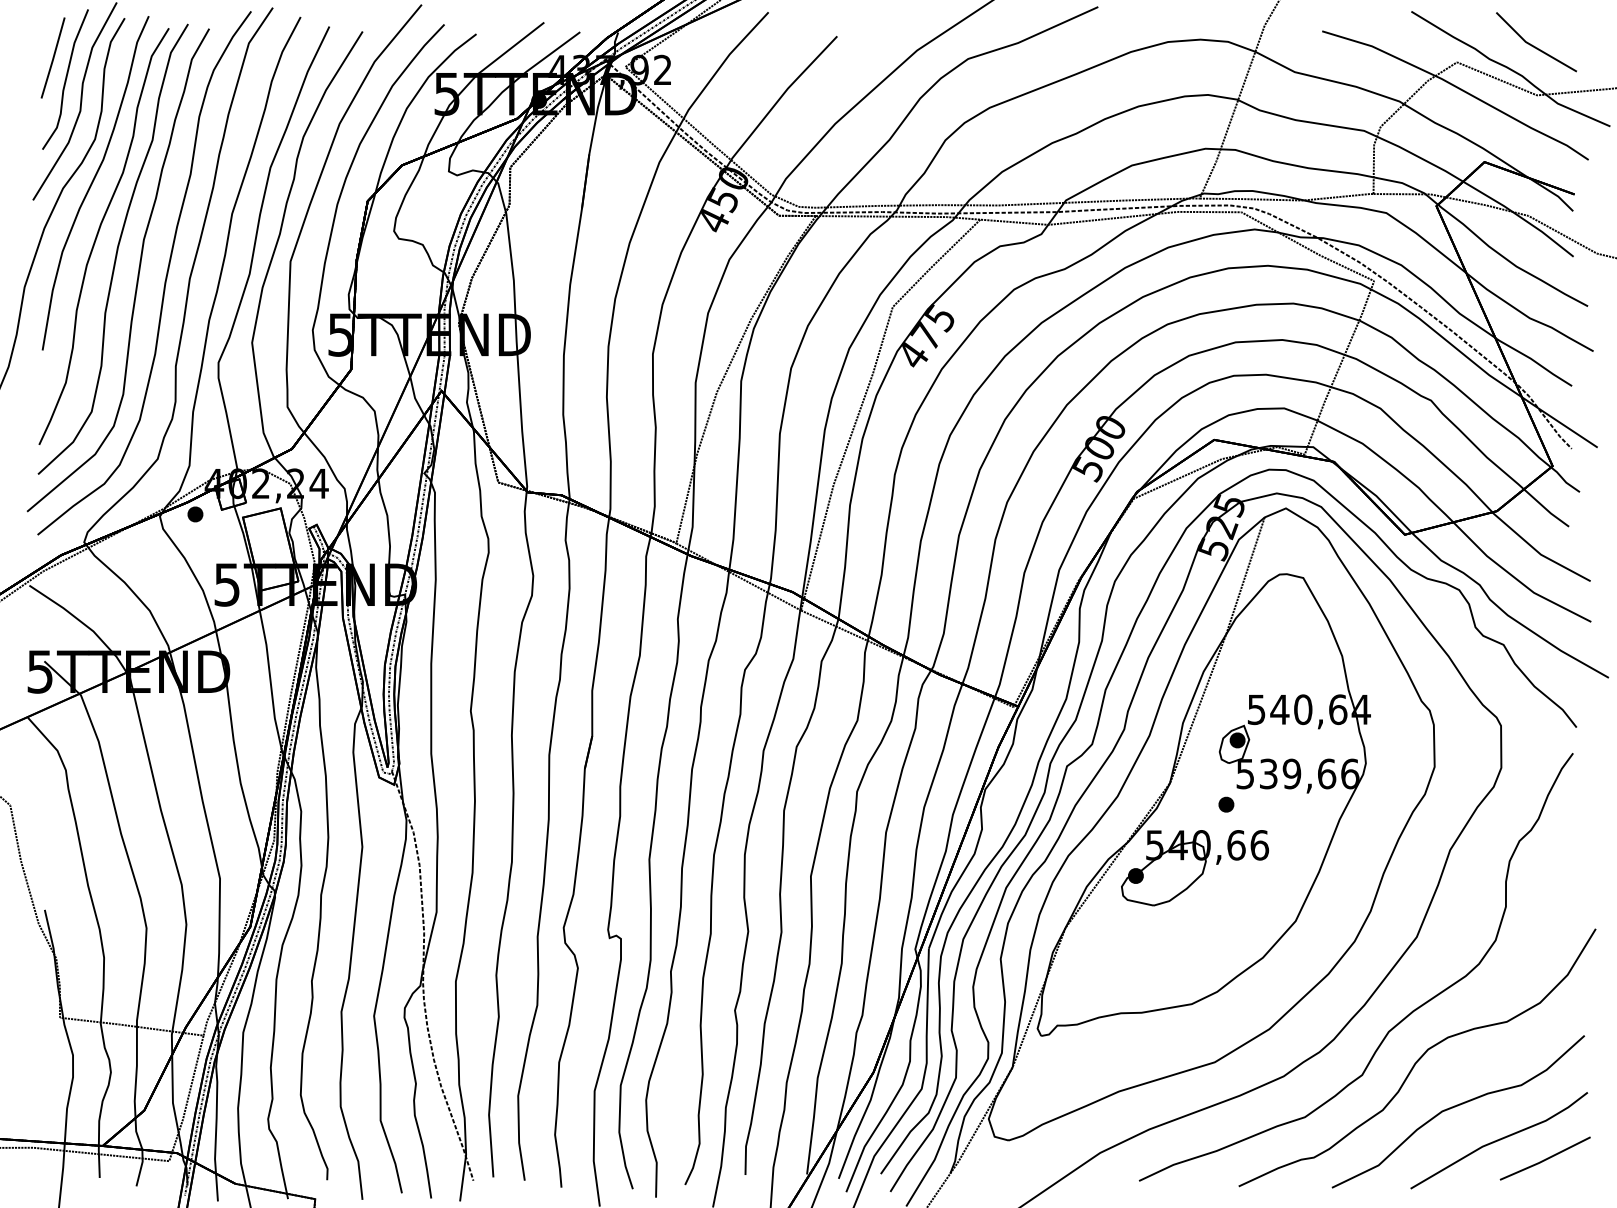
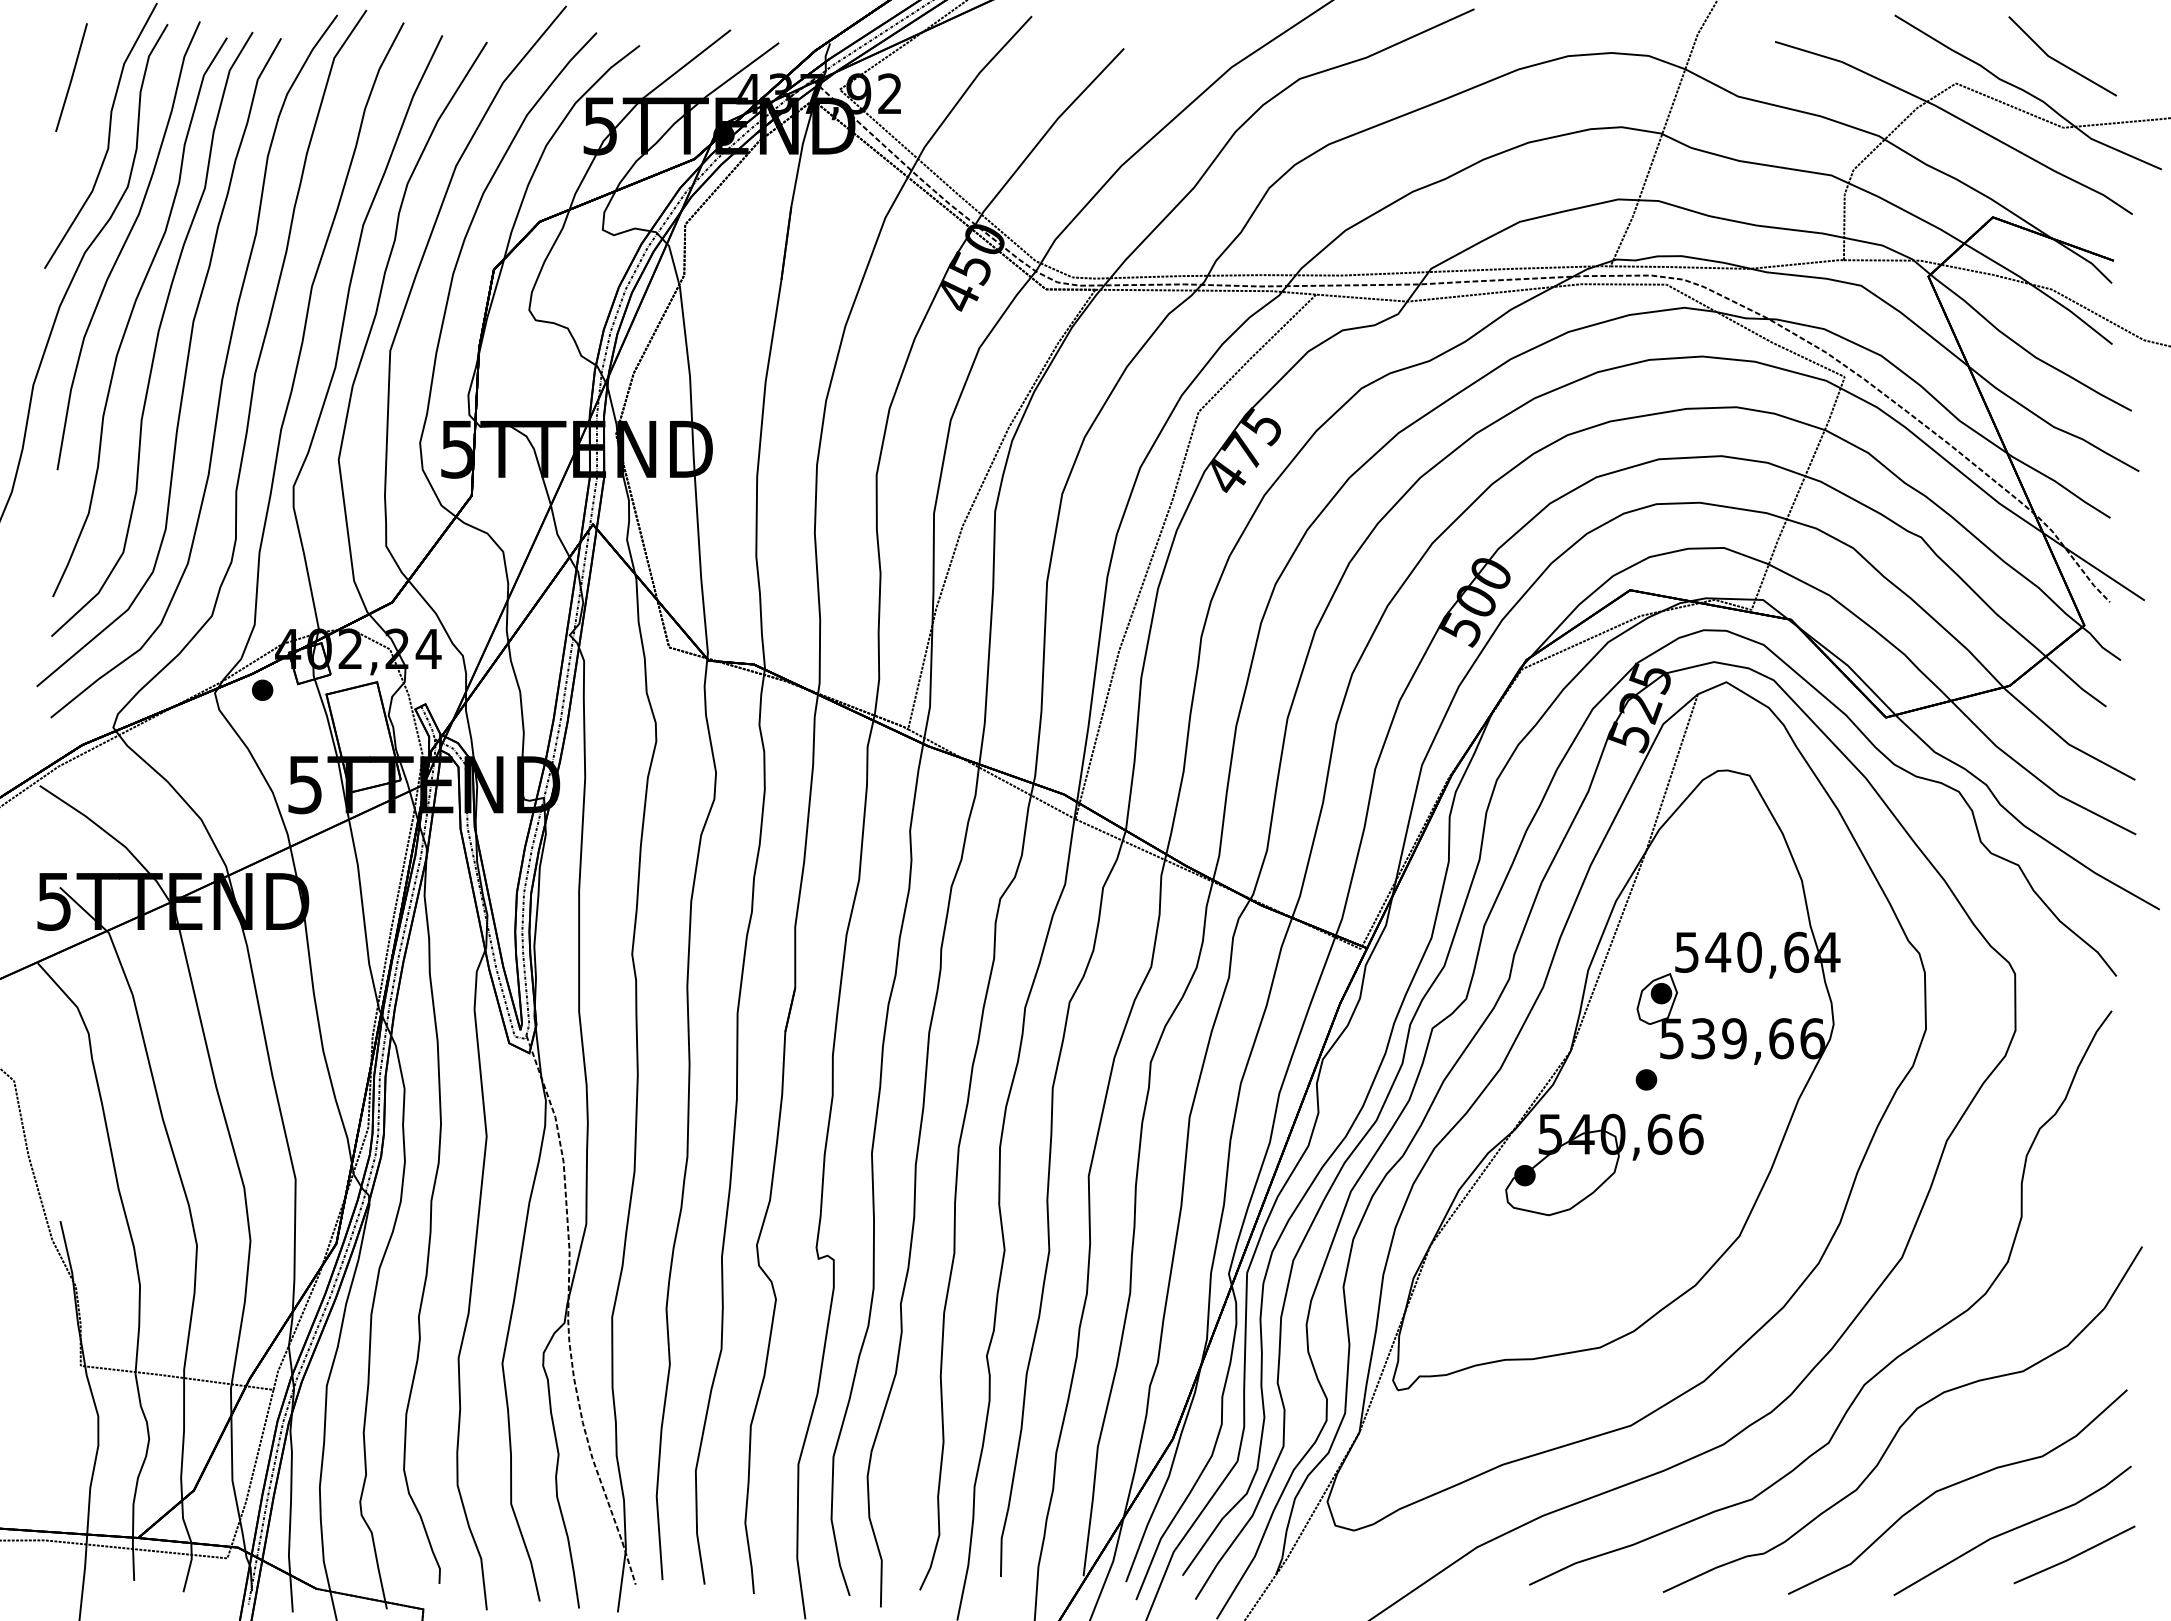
curve: (65, 79) -> (88, 106), removed

